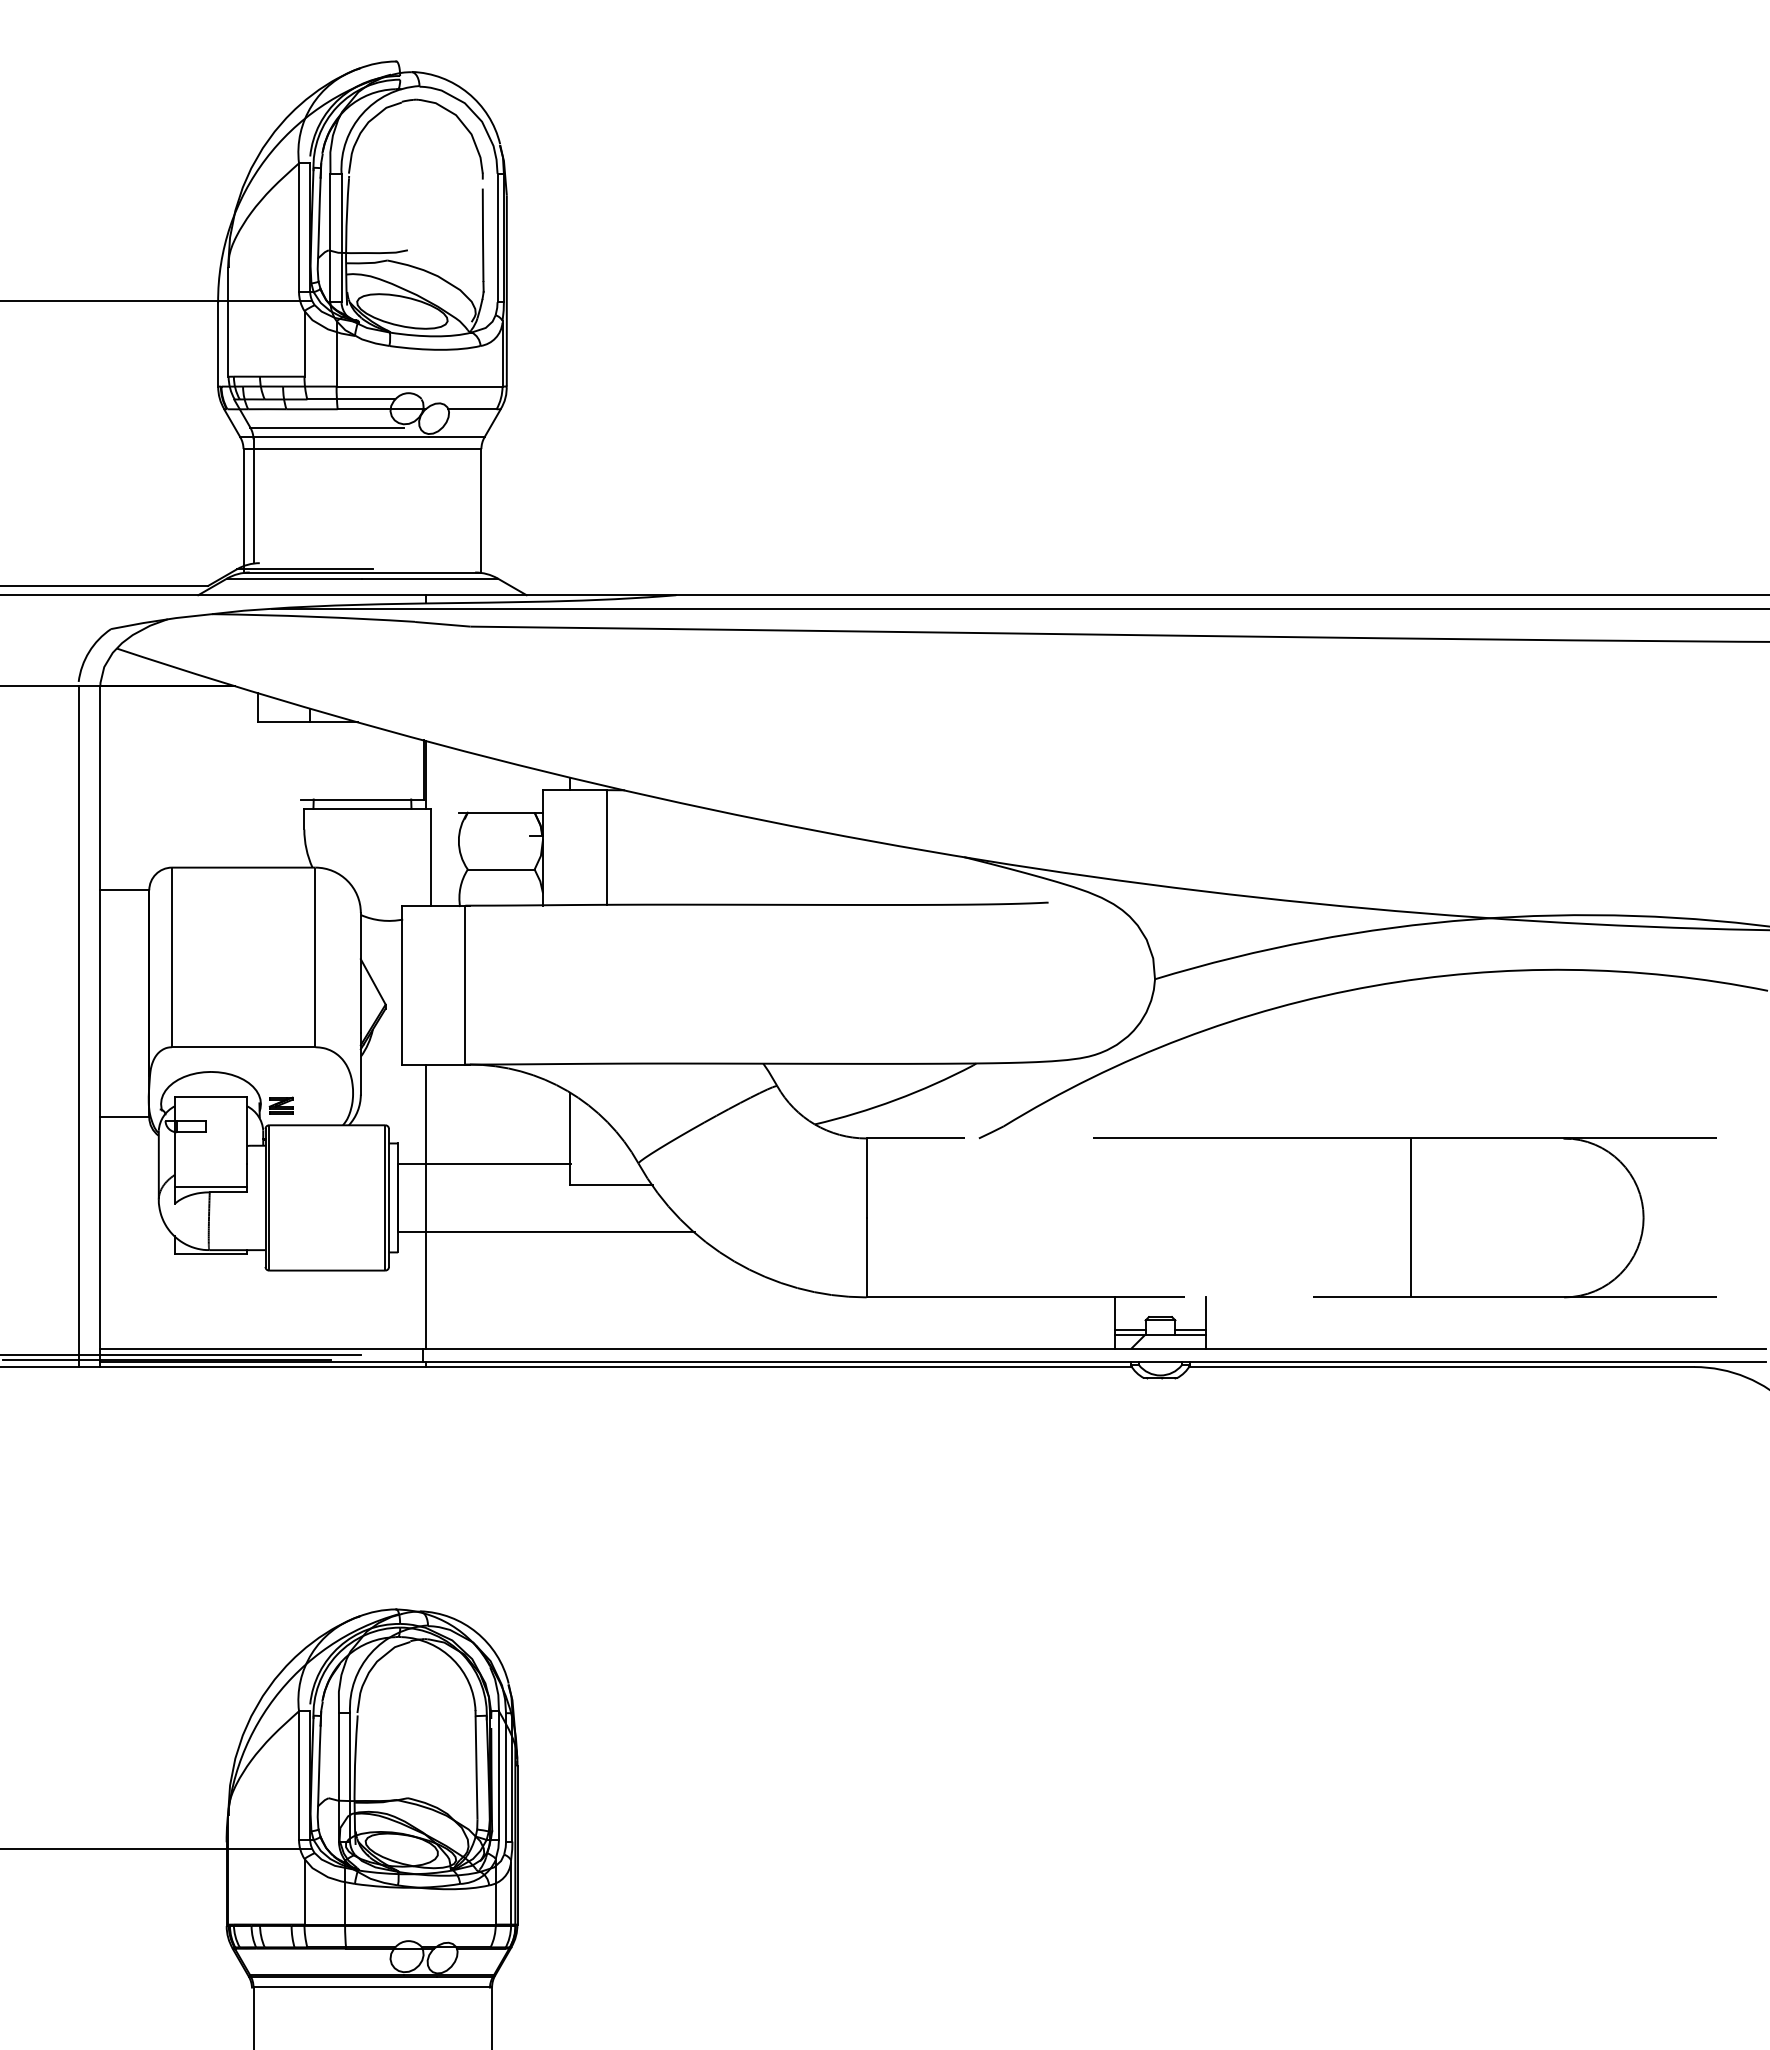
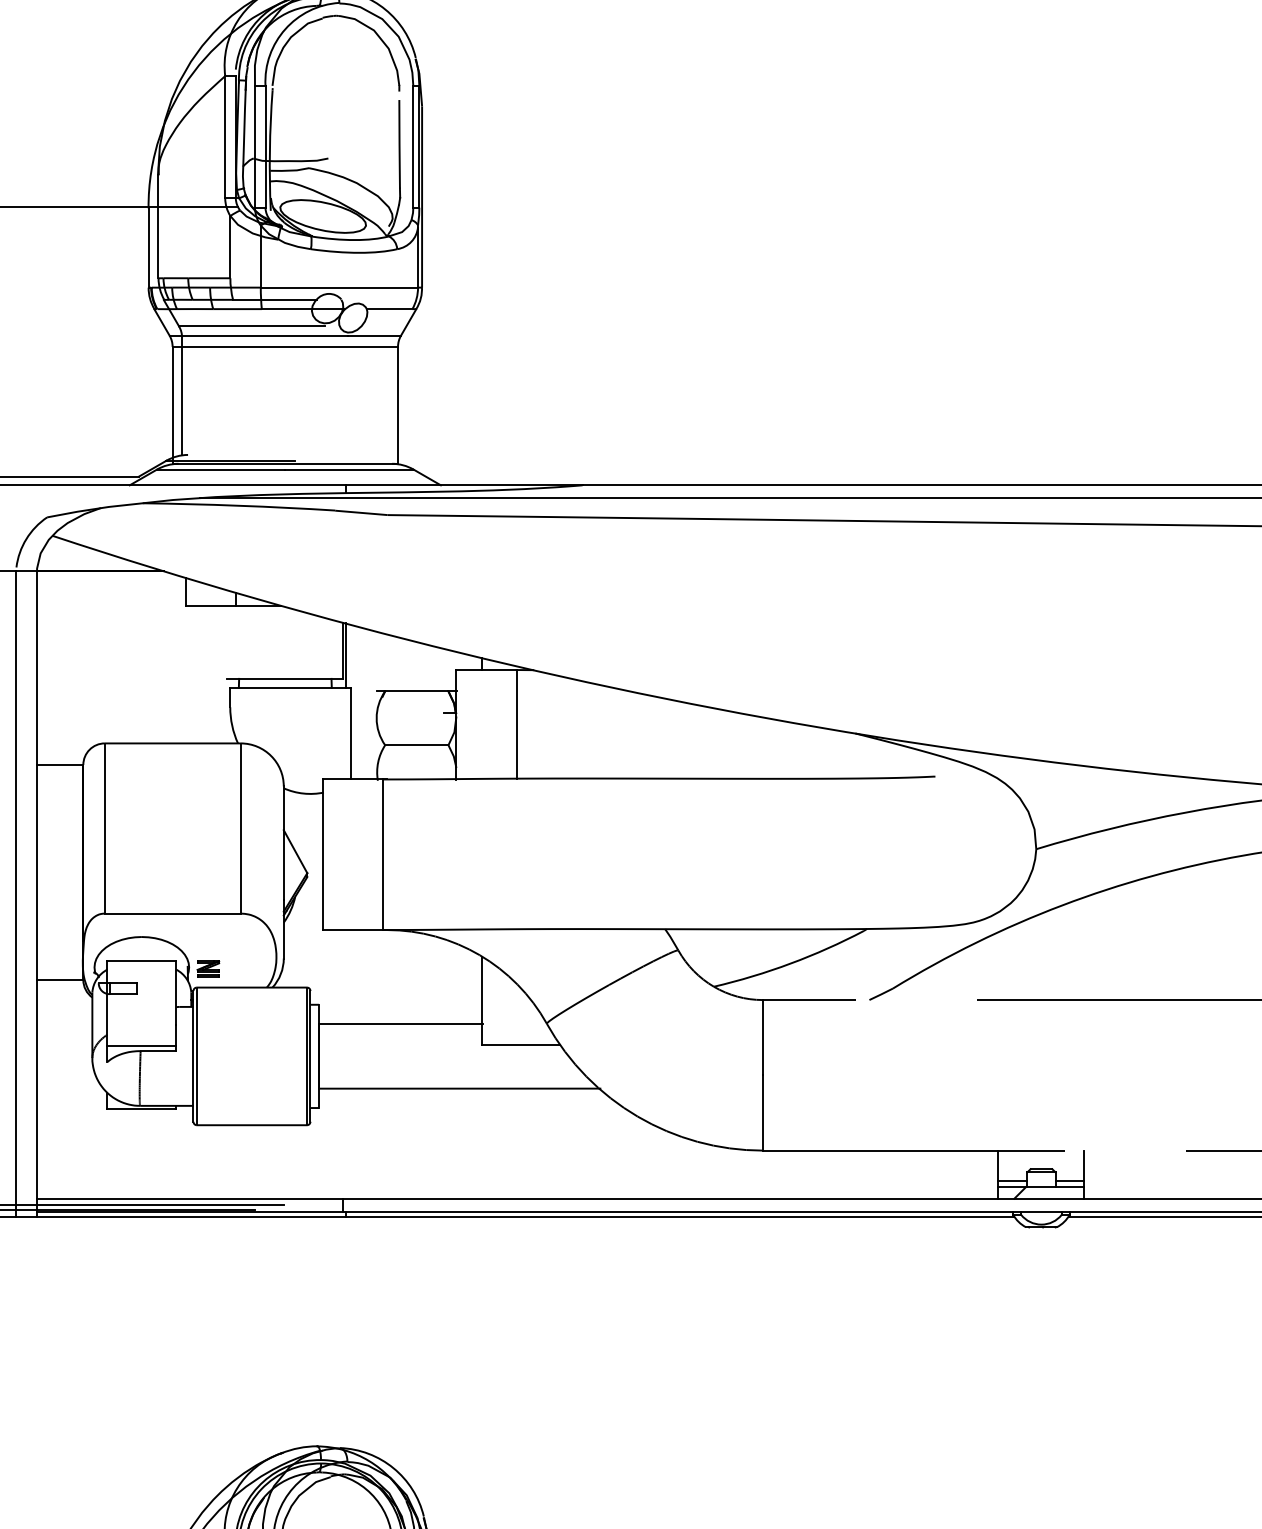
line: (426, 1206) -> (346, 1064), removed

